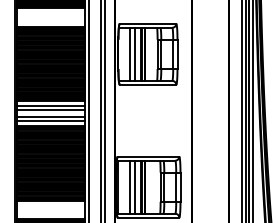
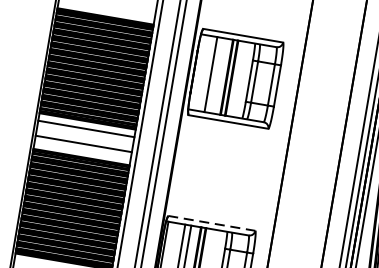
line: (134, 53) -> (216, 74), removed
line: (50, 110) -> (84, 134), removed
line: (50, 121) -> (82, 150), removed
line: (148, 156) -> (211, 223), solid -> dashed

